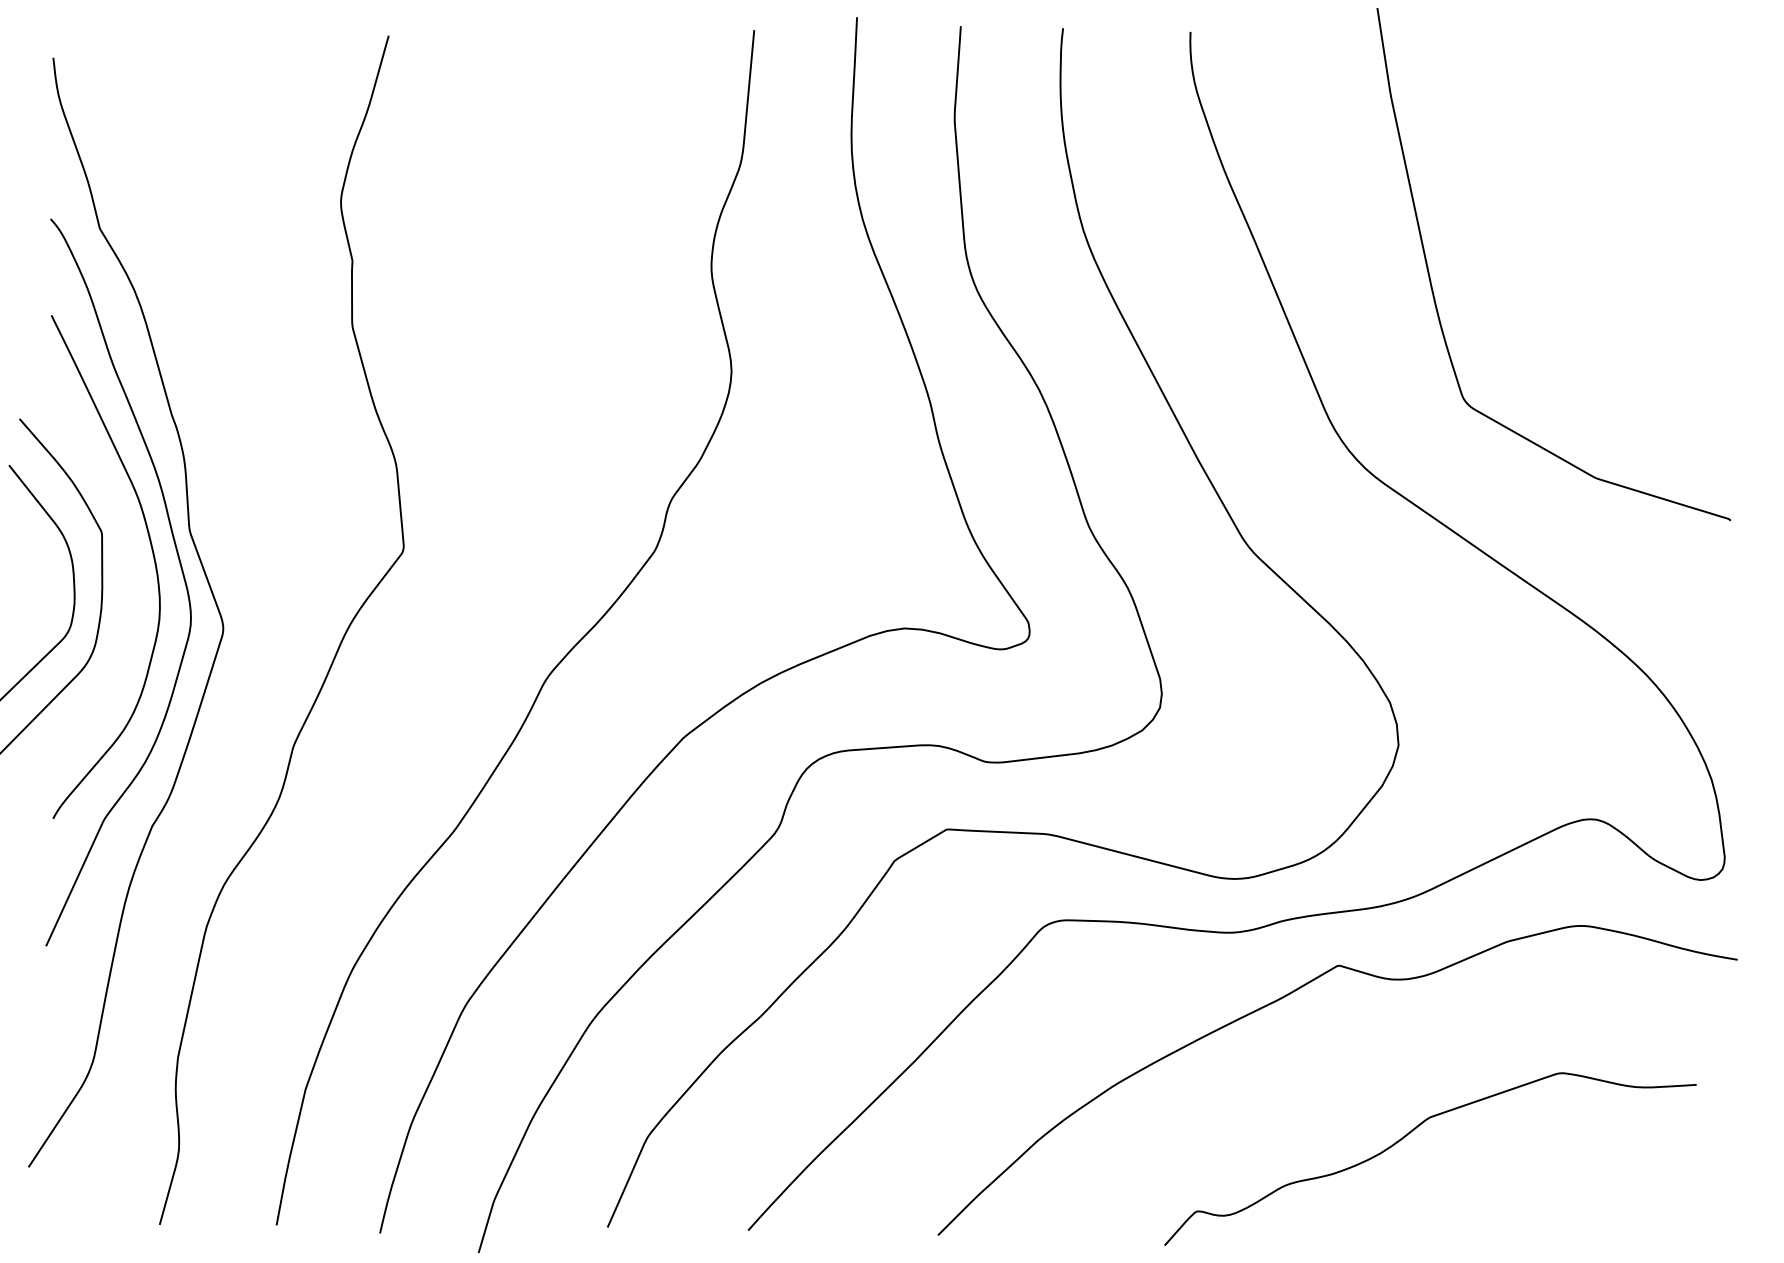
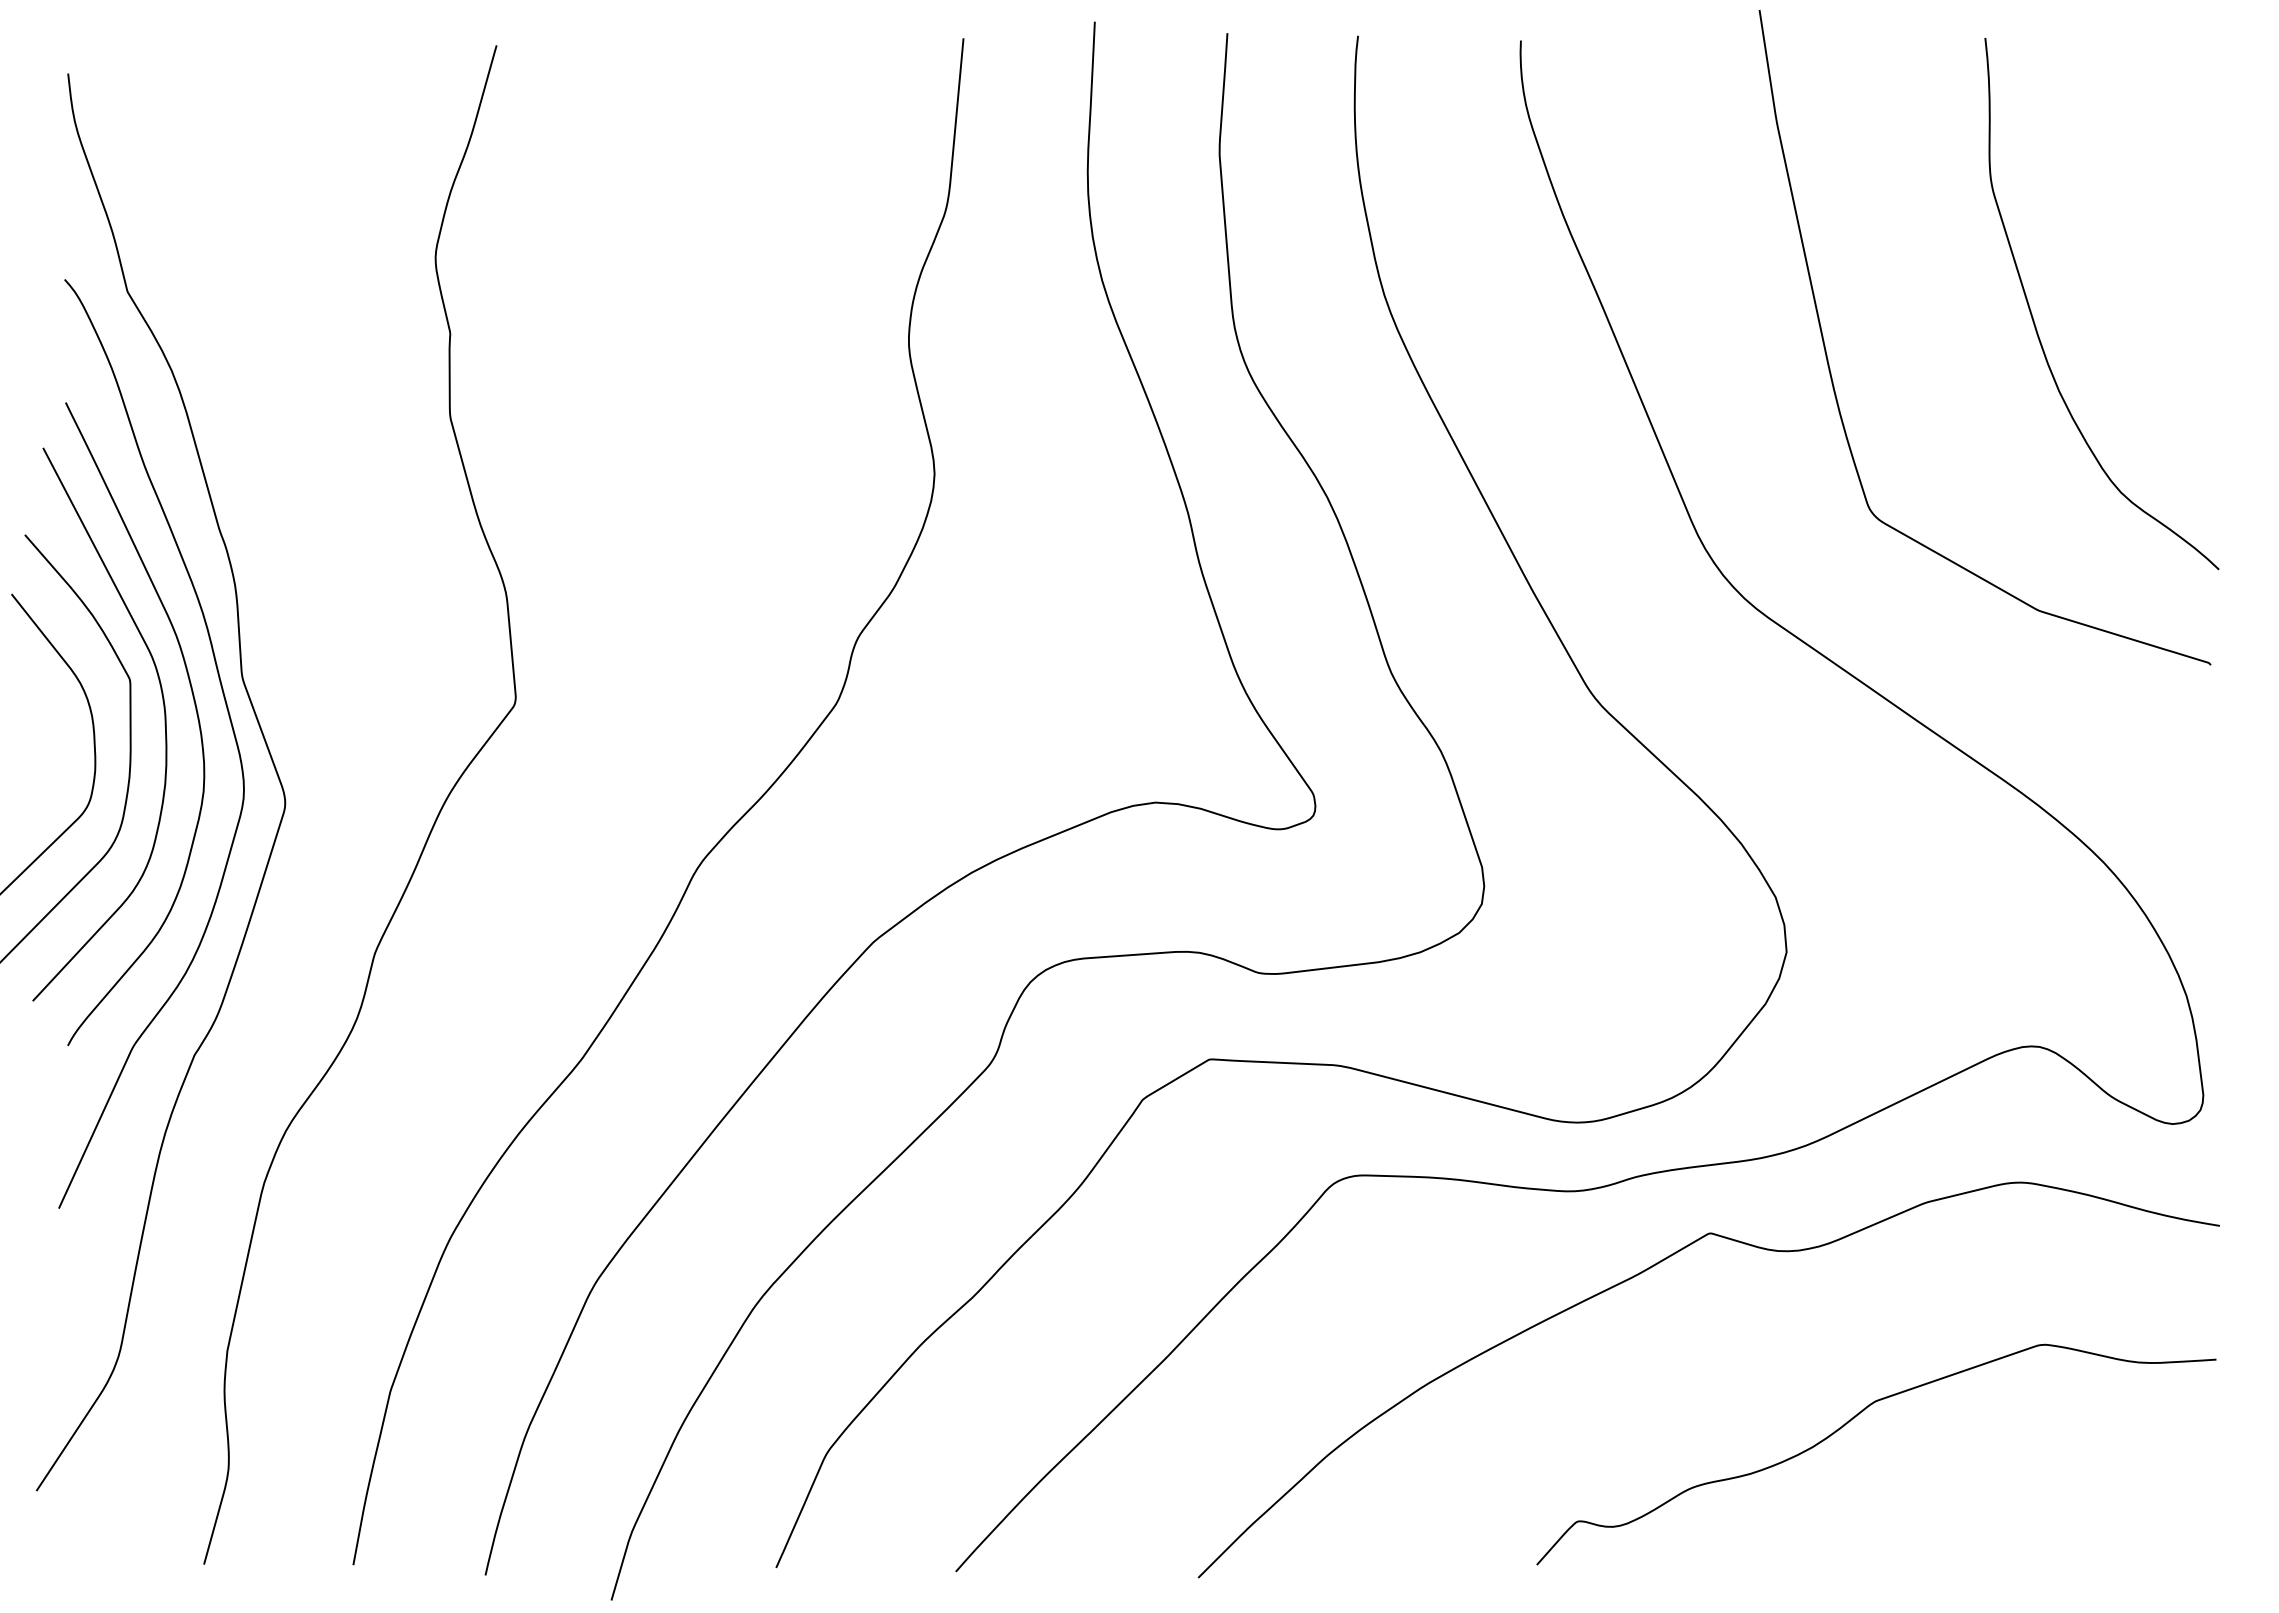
curve: (1594, 255) -> (2036, 326), added
curve: (128, 567) -> (164, 724), added
curve: (1408, 1134) -> (1848, 1423), moved

